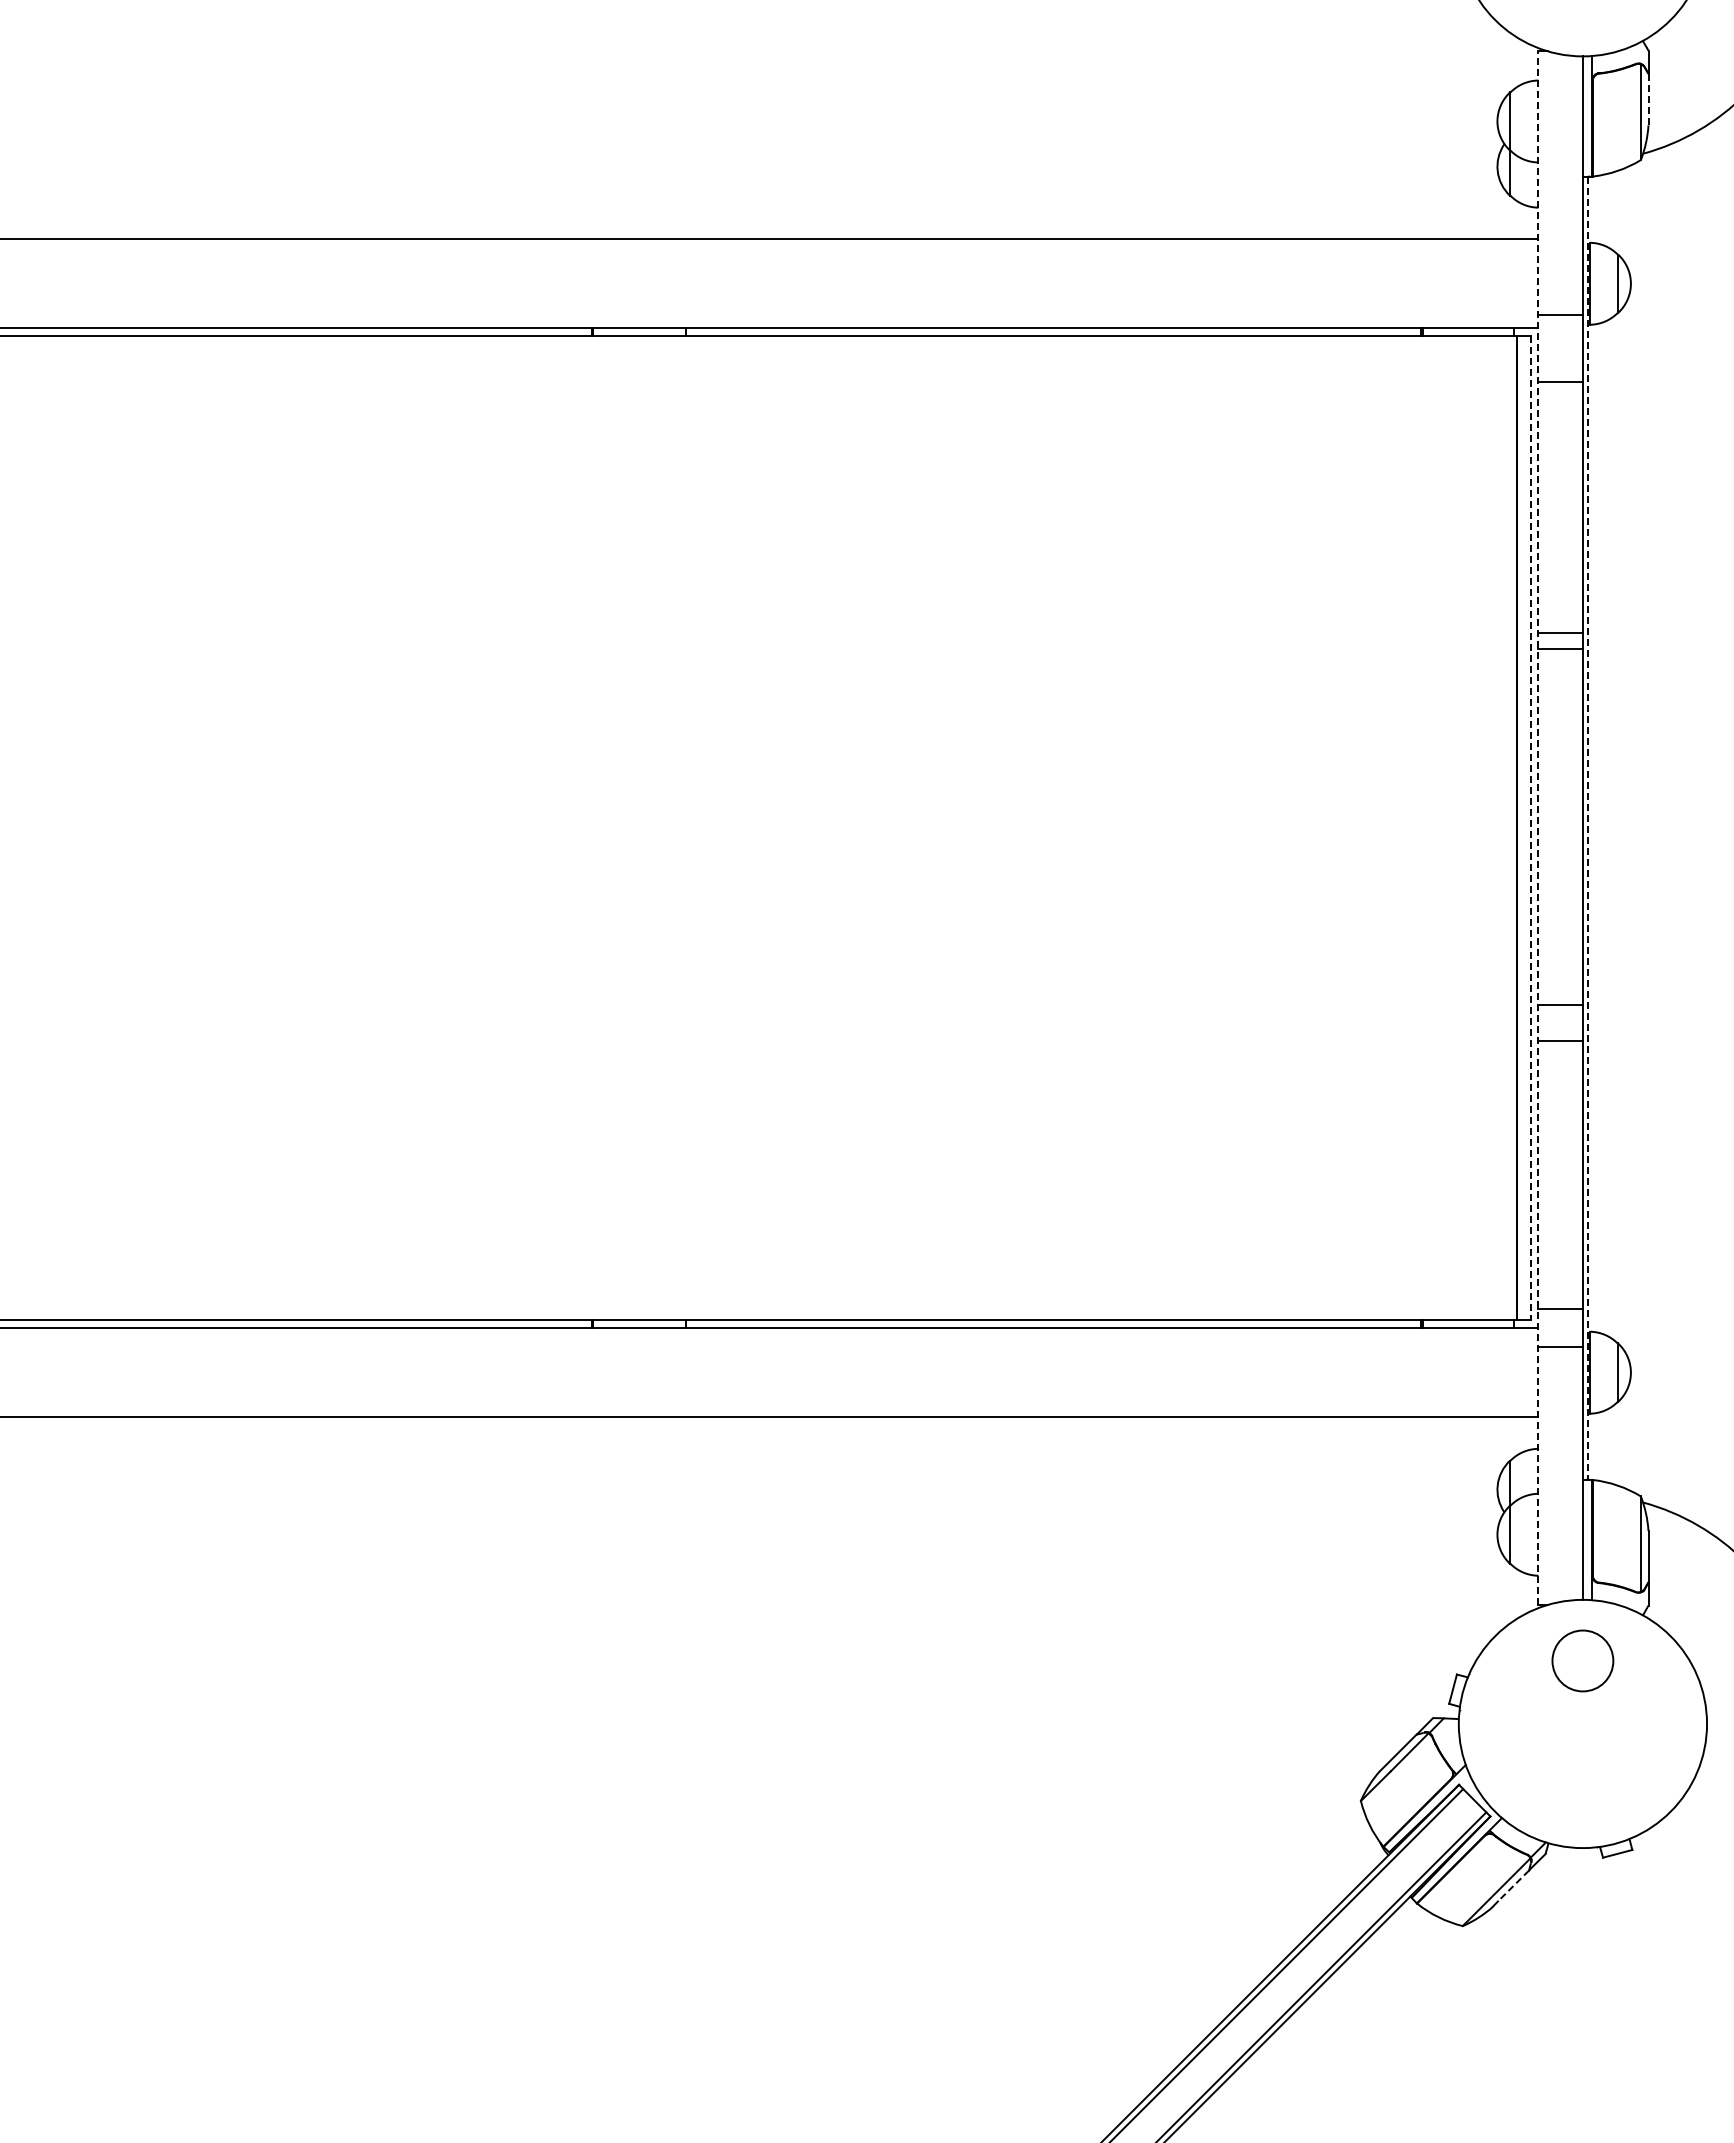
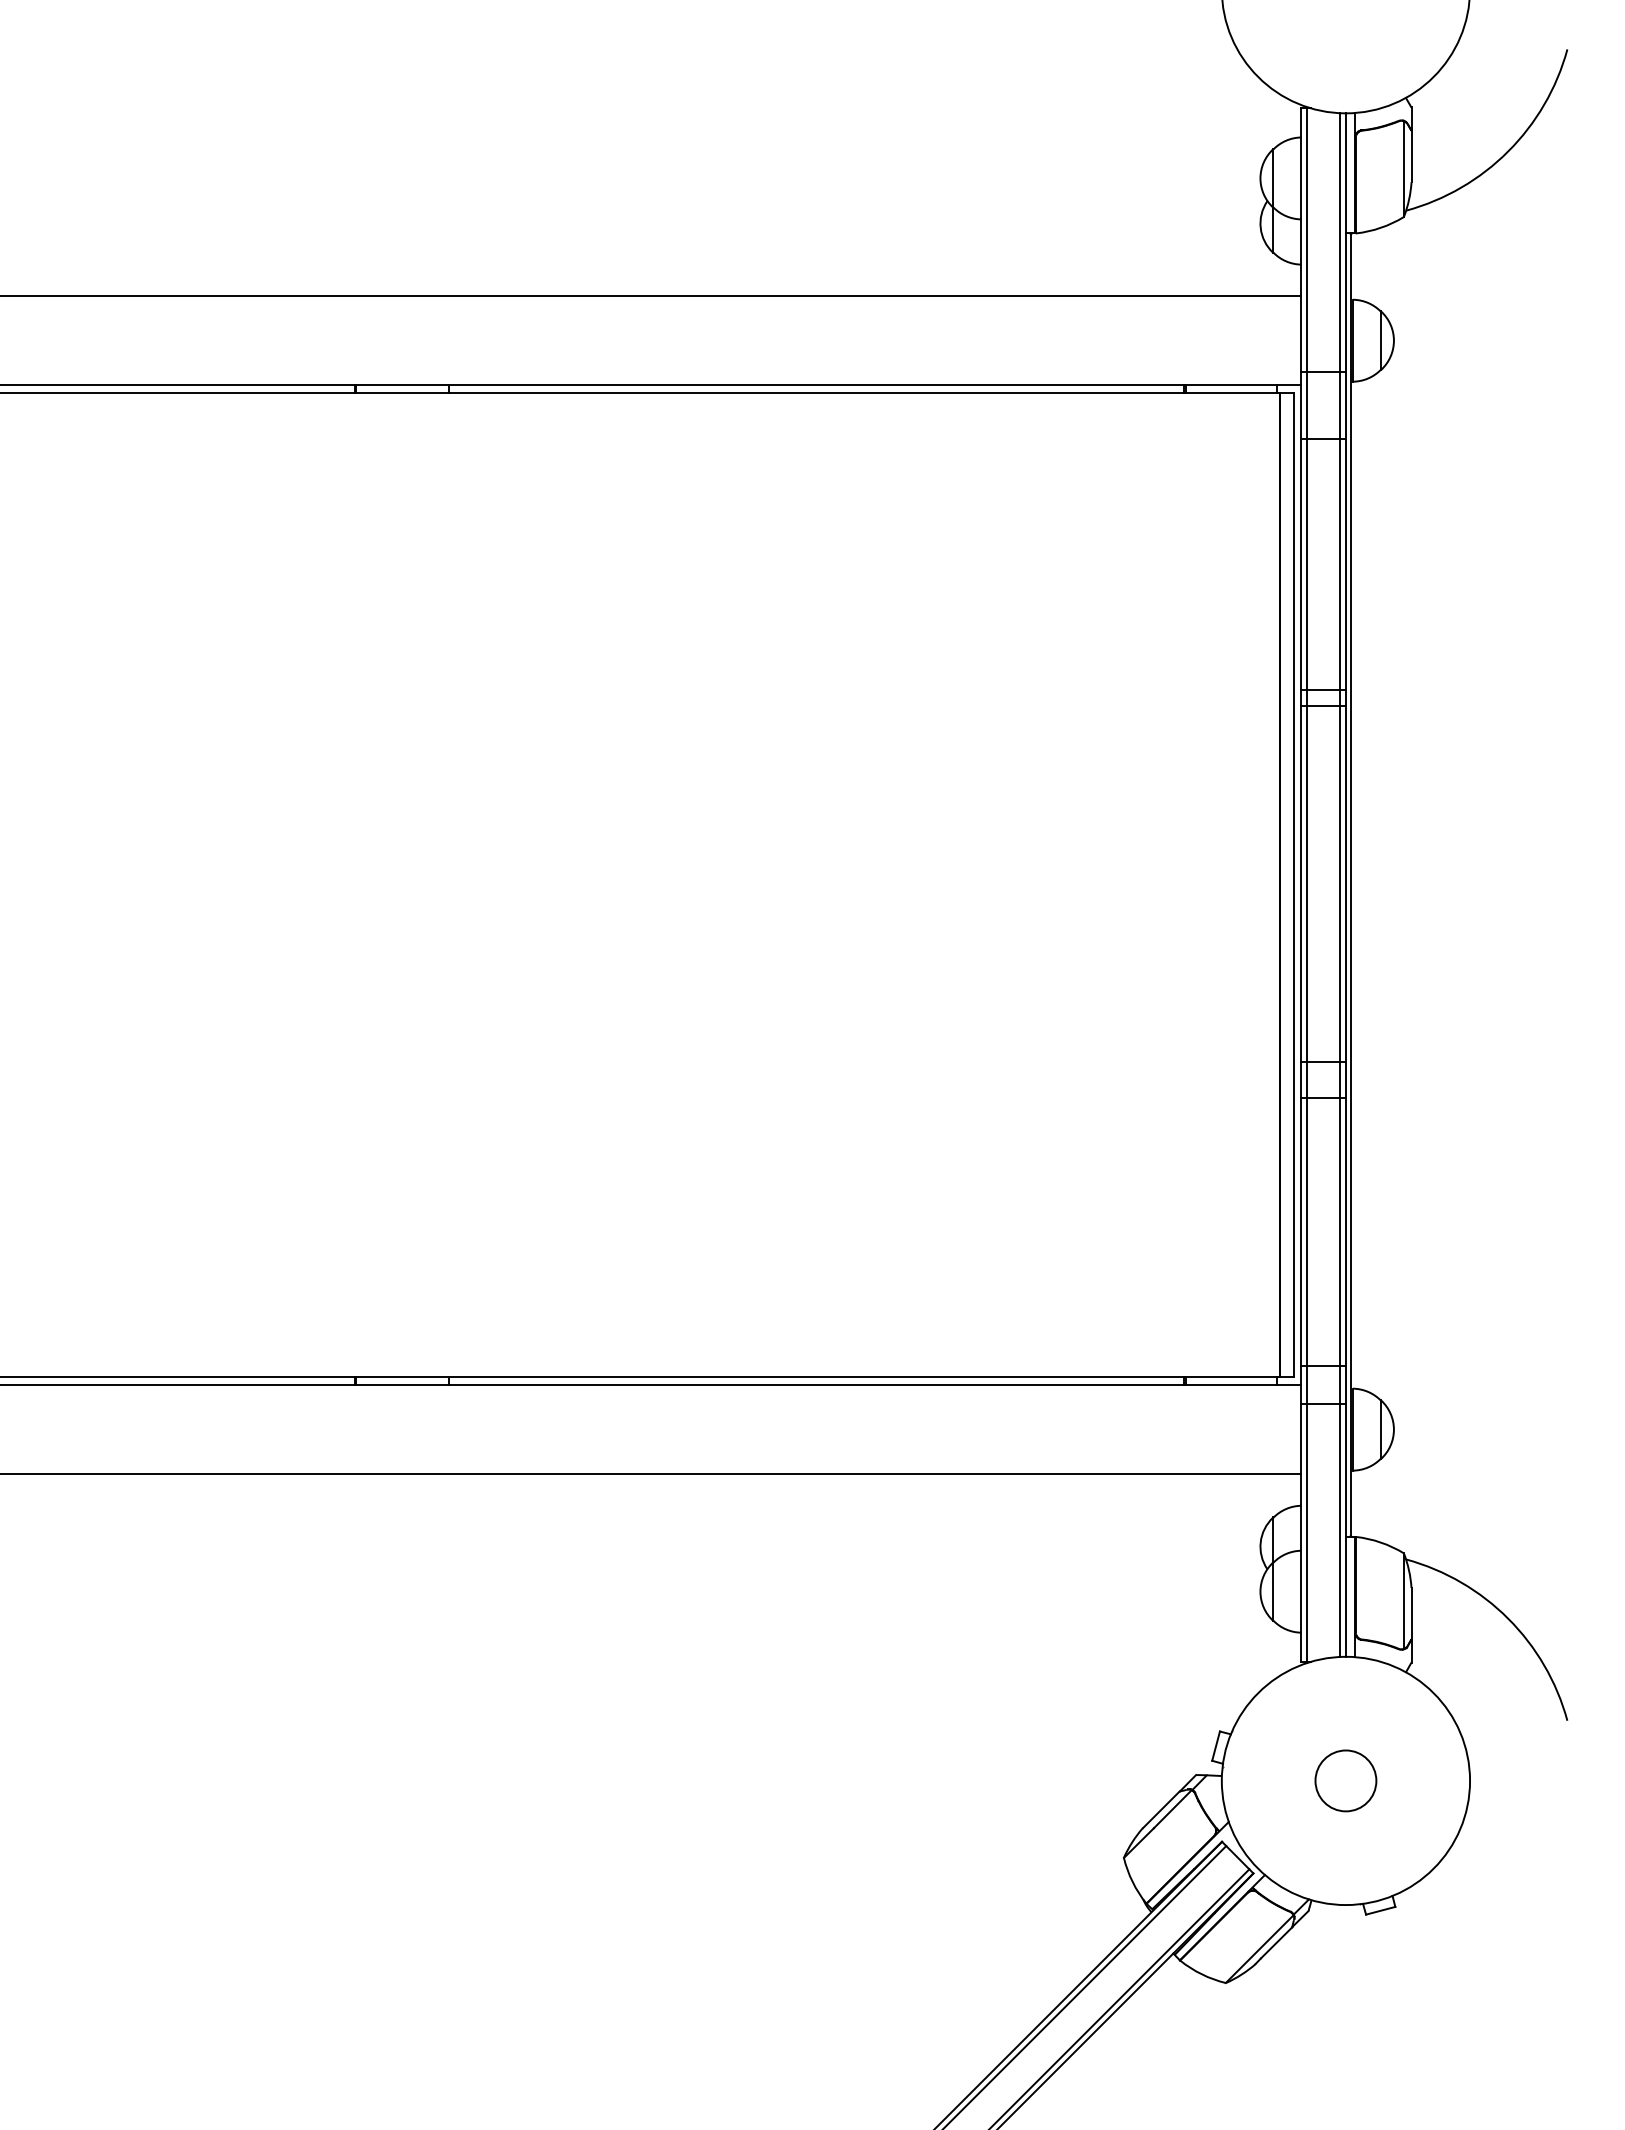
line: (1648, 99) -> (1411, 156), dashed -> solid
line: (1530, 828) -> (1293, 885), dashed -> solid
line: (1538, 828) -> (1301, 885), dashed -> solid
line: (1544, 828) -> (1307, 885), added
line: (1577, 828) -> (1340, 885), added
line: (1587, 828) -> (1350, 885), dashed -> solid
circle: (1582, 1660) -> (1345, 1780), moved
line: (1513, 1886) -> (1276, 1943), dashed -> solid

